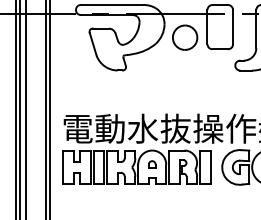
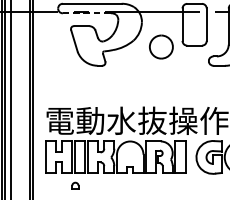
line: (105, 15) -> (86, 13), solid -> dashed
part: (185, 37) -> (161, 46), moved
part: (152, 164) -> (75, 185), moved

